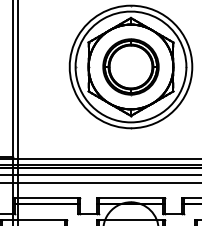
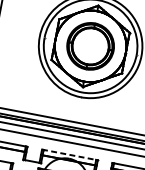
line: (130, 197) -> (69, 154), solid -> dashed

